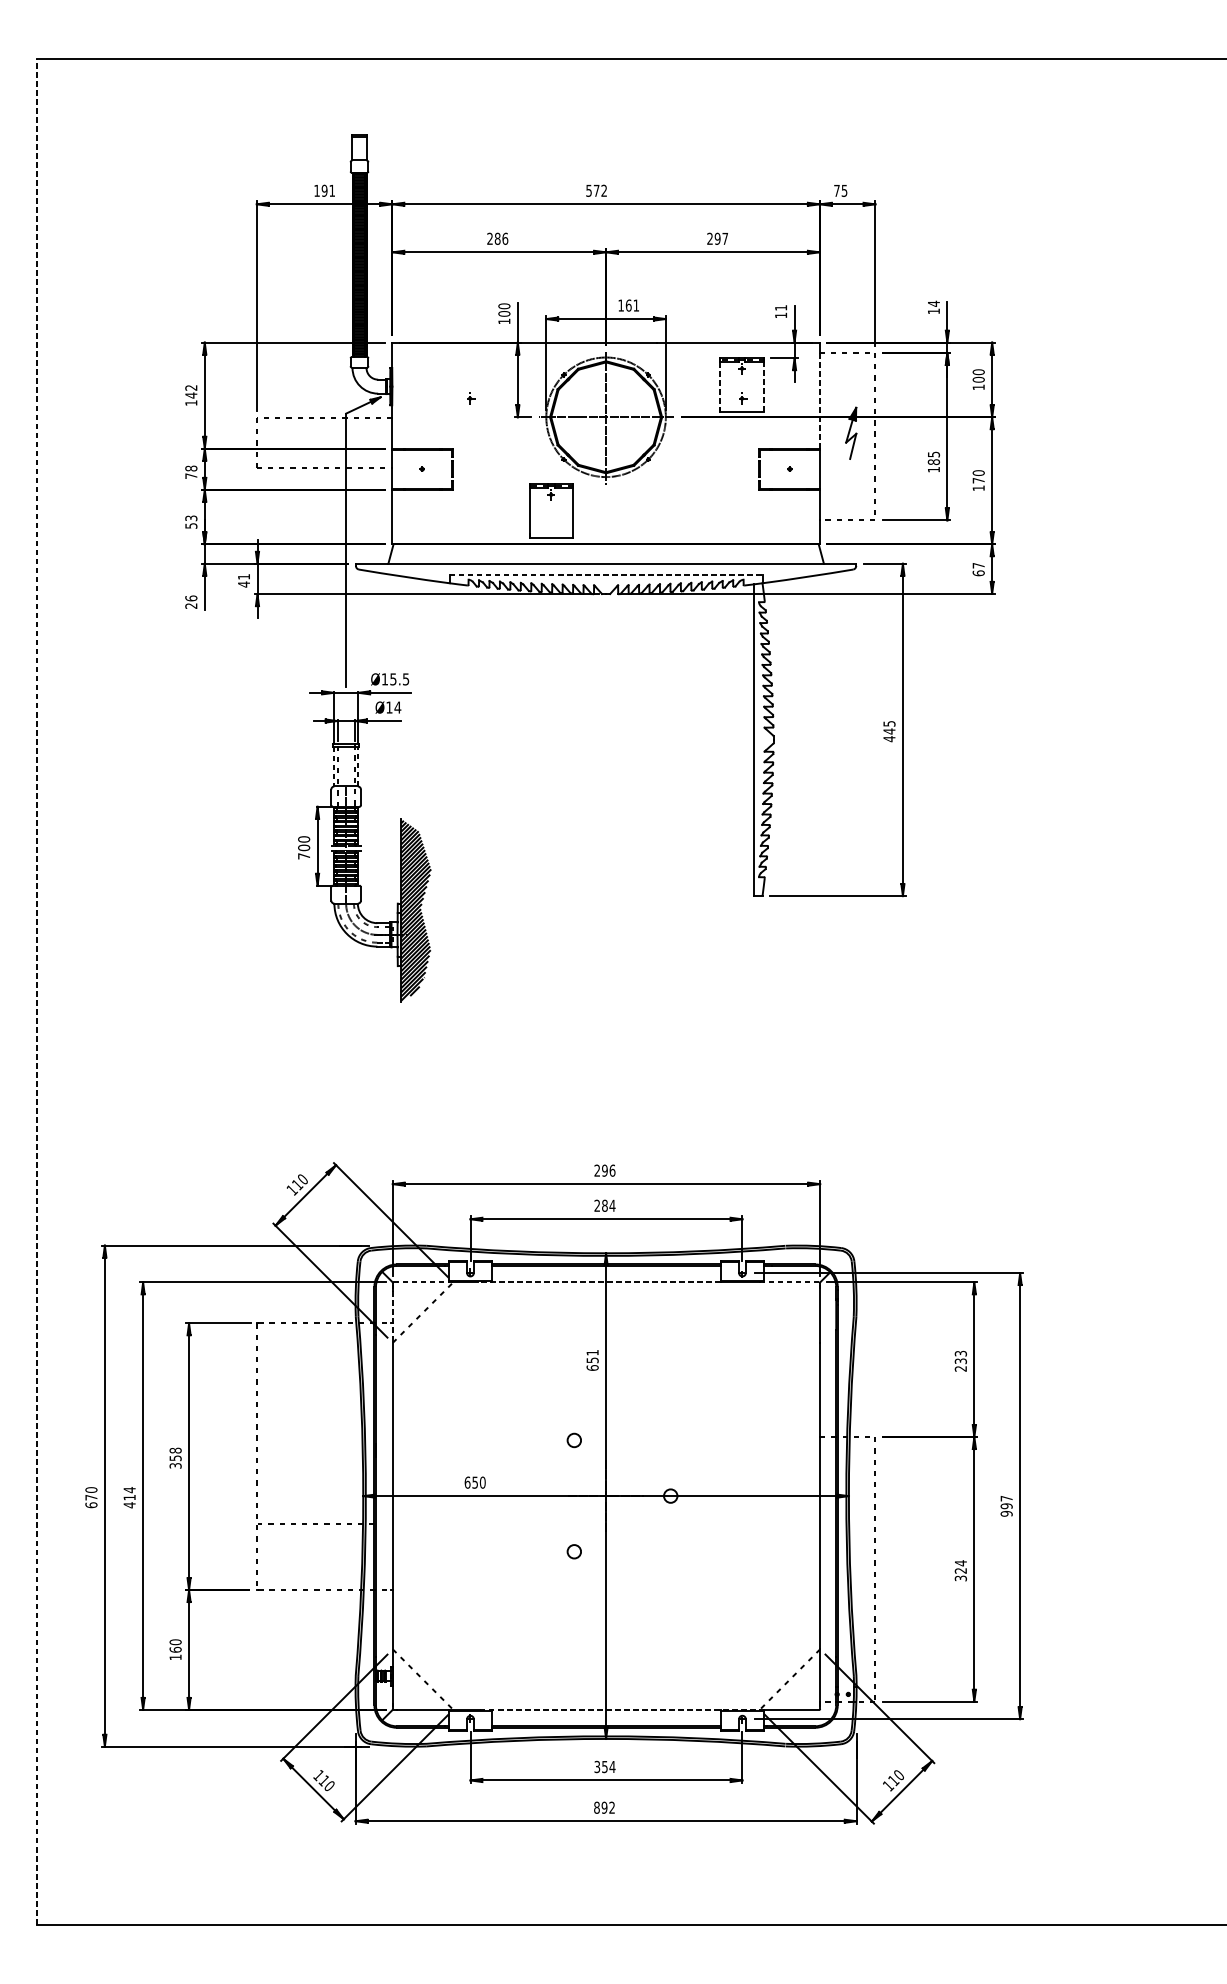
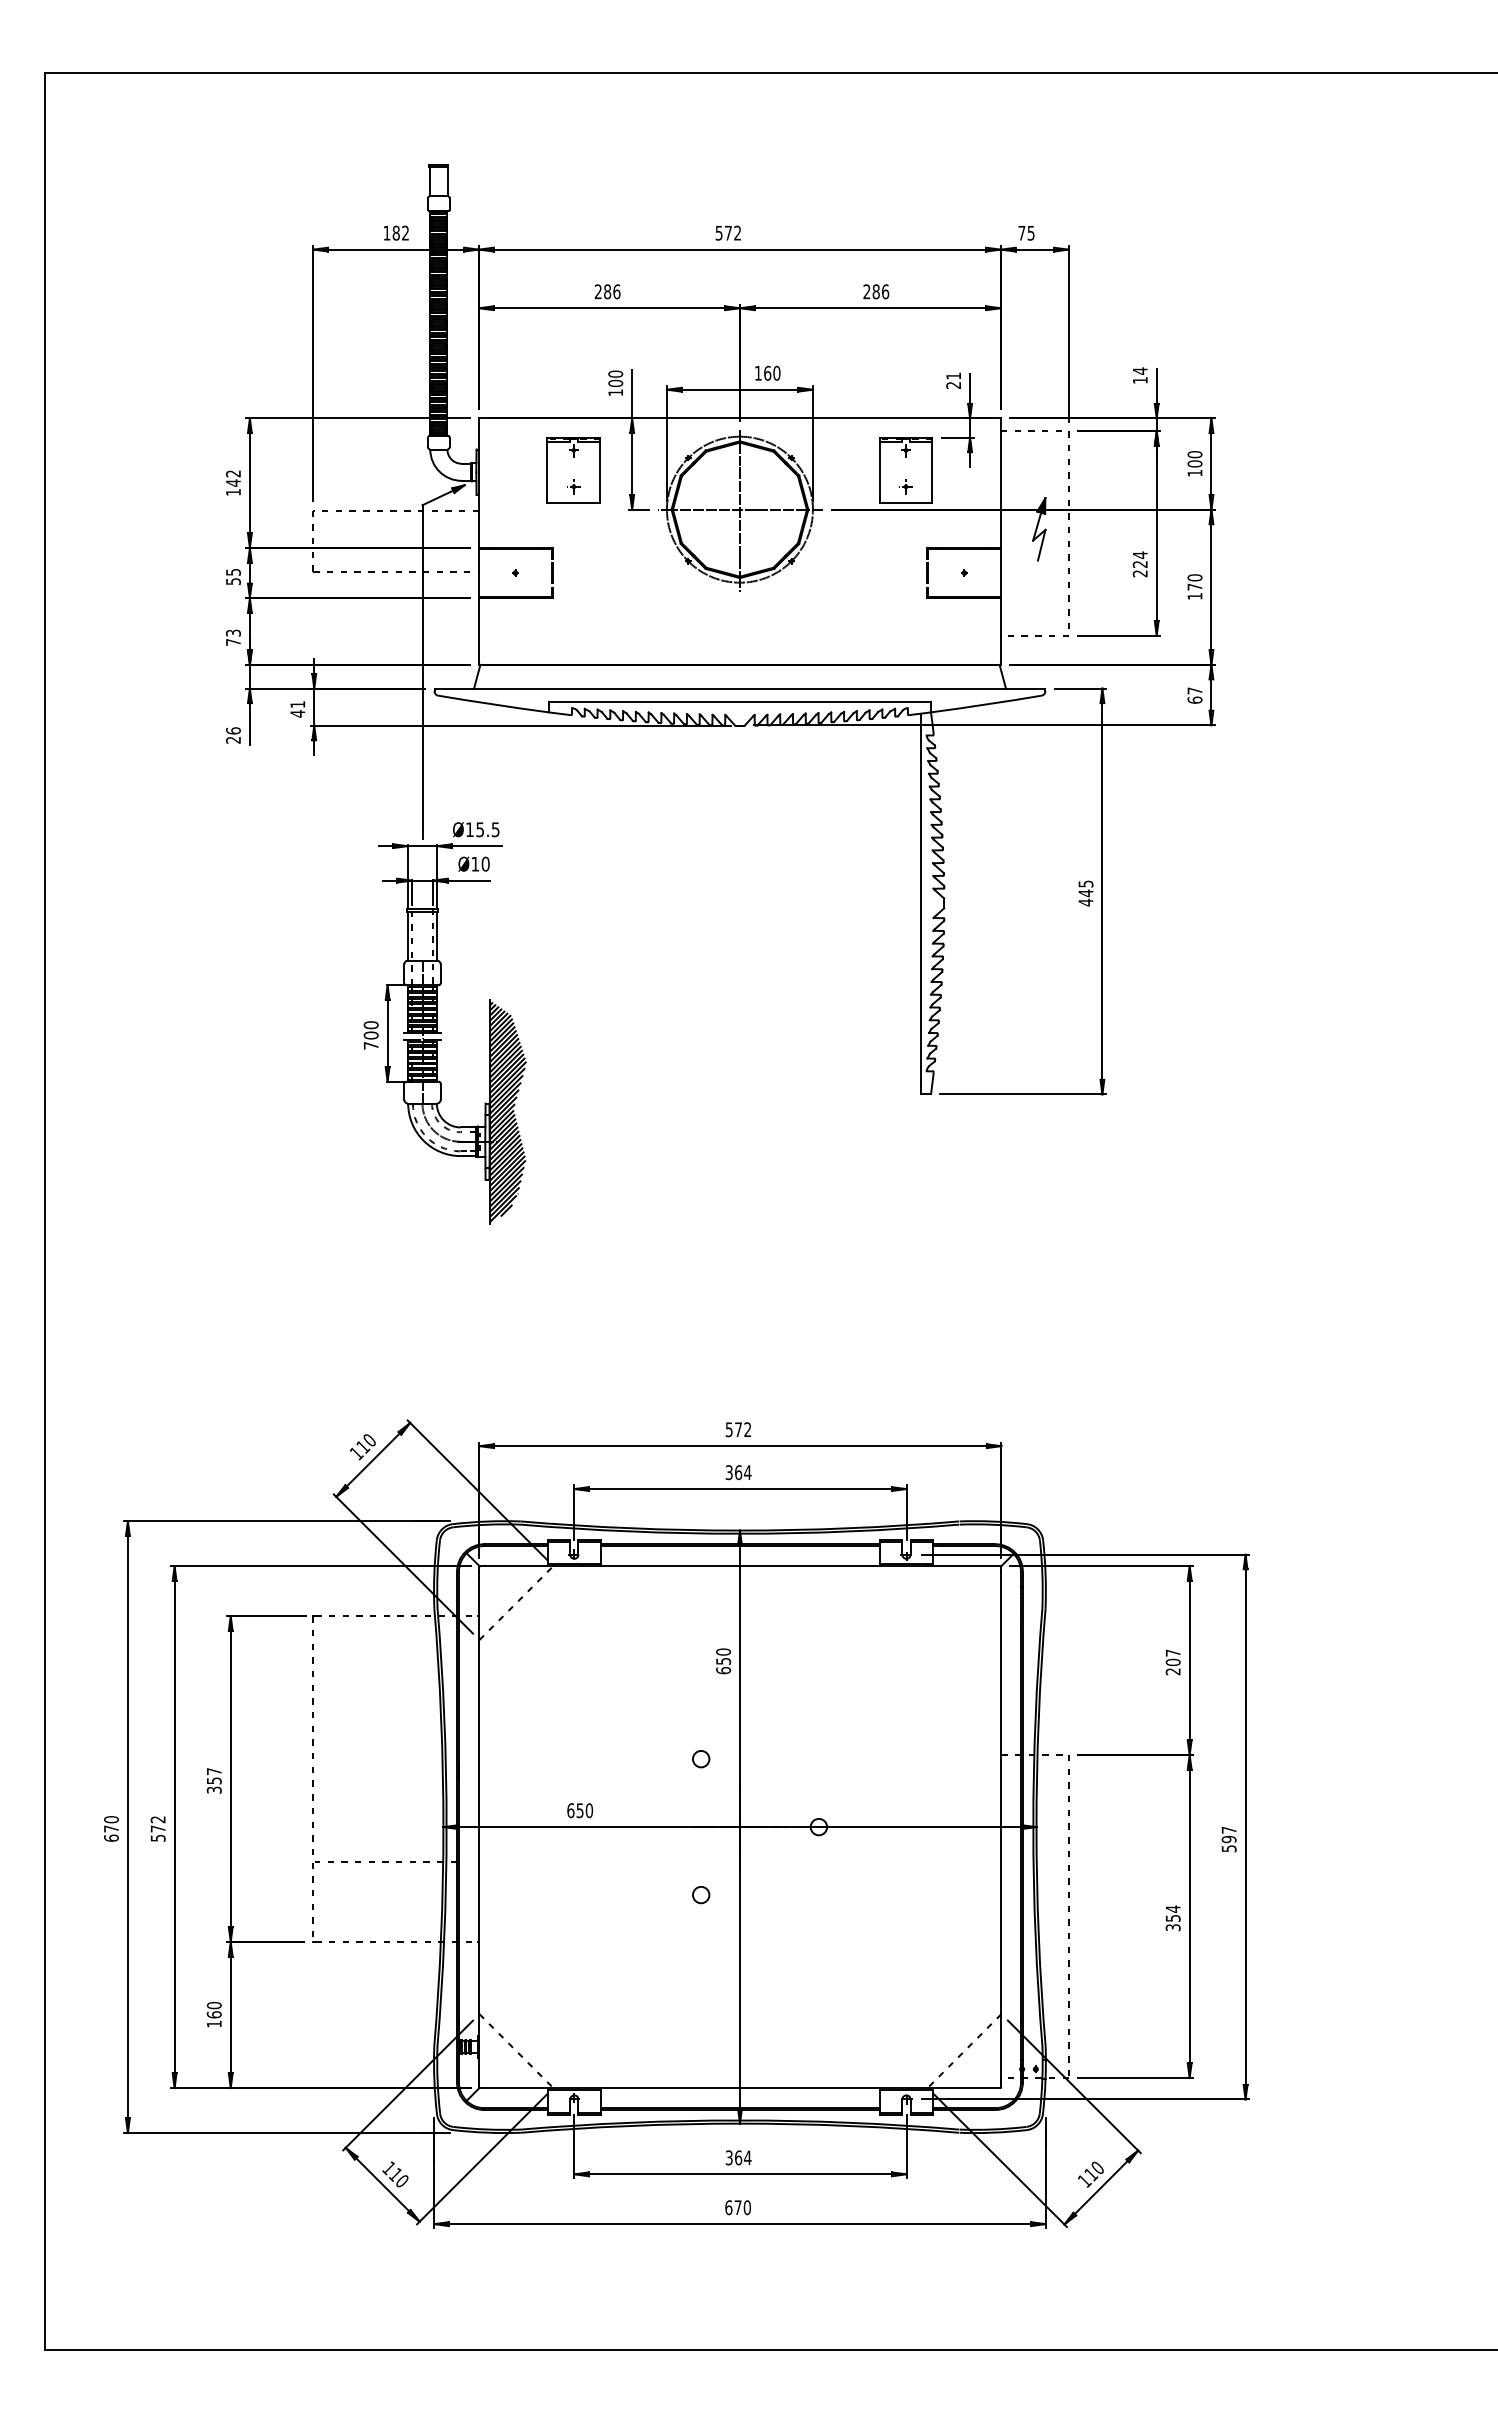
text: (328, 190) -> (400, 232), 191 -> 182
text: (721, 238) -> (880, 291), 297 -> 286
text: (636, 304) -> (776, 372), 161 -> 160
text: (780, 315) -> (953, 385), 11 -> 21
line: (720, 386) -> (879, 471), dashed -> solid
line: (763, 386) -> (932, 472), dashed -> solid
line: (819, 401) -> (1000, 490), dashed -> solid
text: (933, 462) -> (1139, 564), 185 -> 224
text: (191, 471) -> (233, 576), 78 -> 55
part: (550, 511) -> (573, 470), moved
text: (191, 526) -> (233, 642), 53 -> 73
line: (606, 575) -> (740, 702), dashed -> solid
text: (397, 707) -> (485, 863), Ø14 -> Ø10
line: (358, 765) -> (437, 935), dashed -> solid
line: (333, 766) -> (407, 936), dashed -> solid
line: (36, 992) -> (44, 1211), dashed -> solid
text: (604, 1170) -> (738, 1429), 296 -> 572
text: (600, 1205) -> (733, 1472), 284 -> 364
line: (424, 1282) -> (518, 1566), dashed -> solid
line: (599, 1282) -> (731, 1566), dashed -> solid
line: (791, 1282) -> (966, 1566), dashed -> solid
line: (392, 1317) -> (479, 1609), dashed -> solid
text: (592, 1352) -> (723, 1651), 651 -> 650
text: (960, 1357) -> (1172, 1657), 233 -> 207
text: (174, 1450) -> (213, 1771), 358 -> 357
text: (129, 1497) -> (157, 1828), 414 -> 572
text: (1006, 1513) -> (1228, 1848), 997 -> 597
text: (960, 1570) -> (1172, 1918), 324 -> 354
line: (620, 1710) -> (757, 2088), dashed -> solid
text: (604, 1766) -> (738, 2157), 354 -> 364
text: (604, 1807) -> (737, 2207), 892 -> 670

